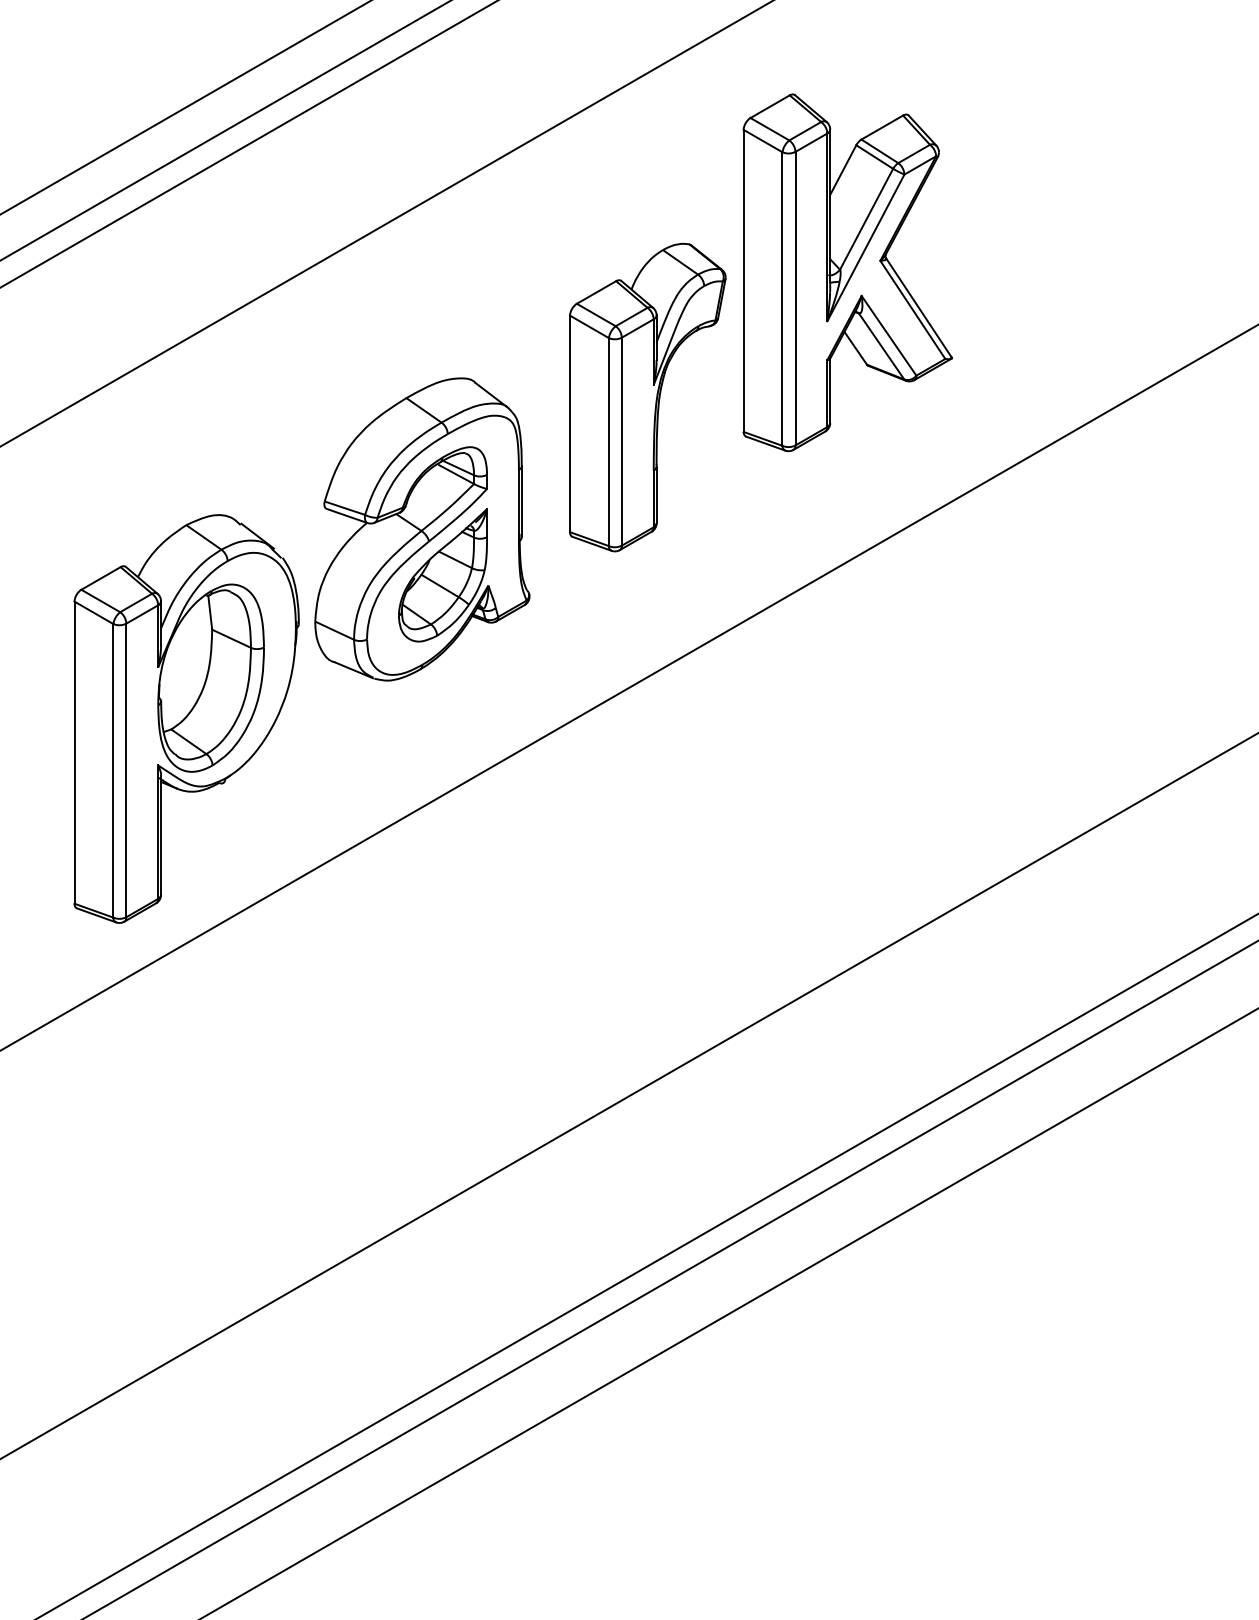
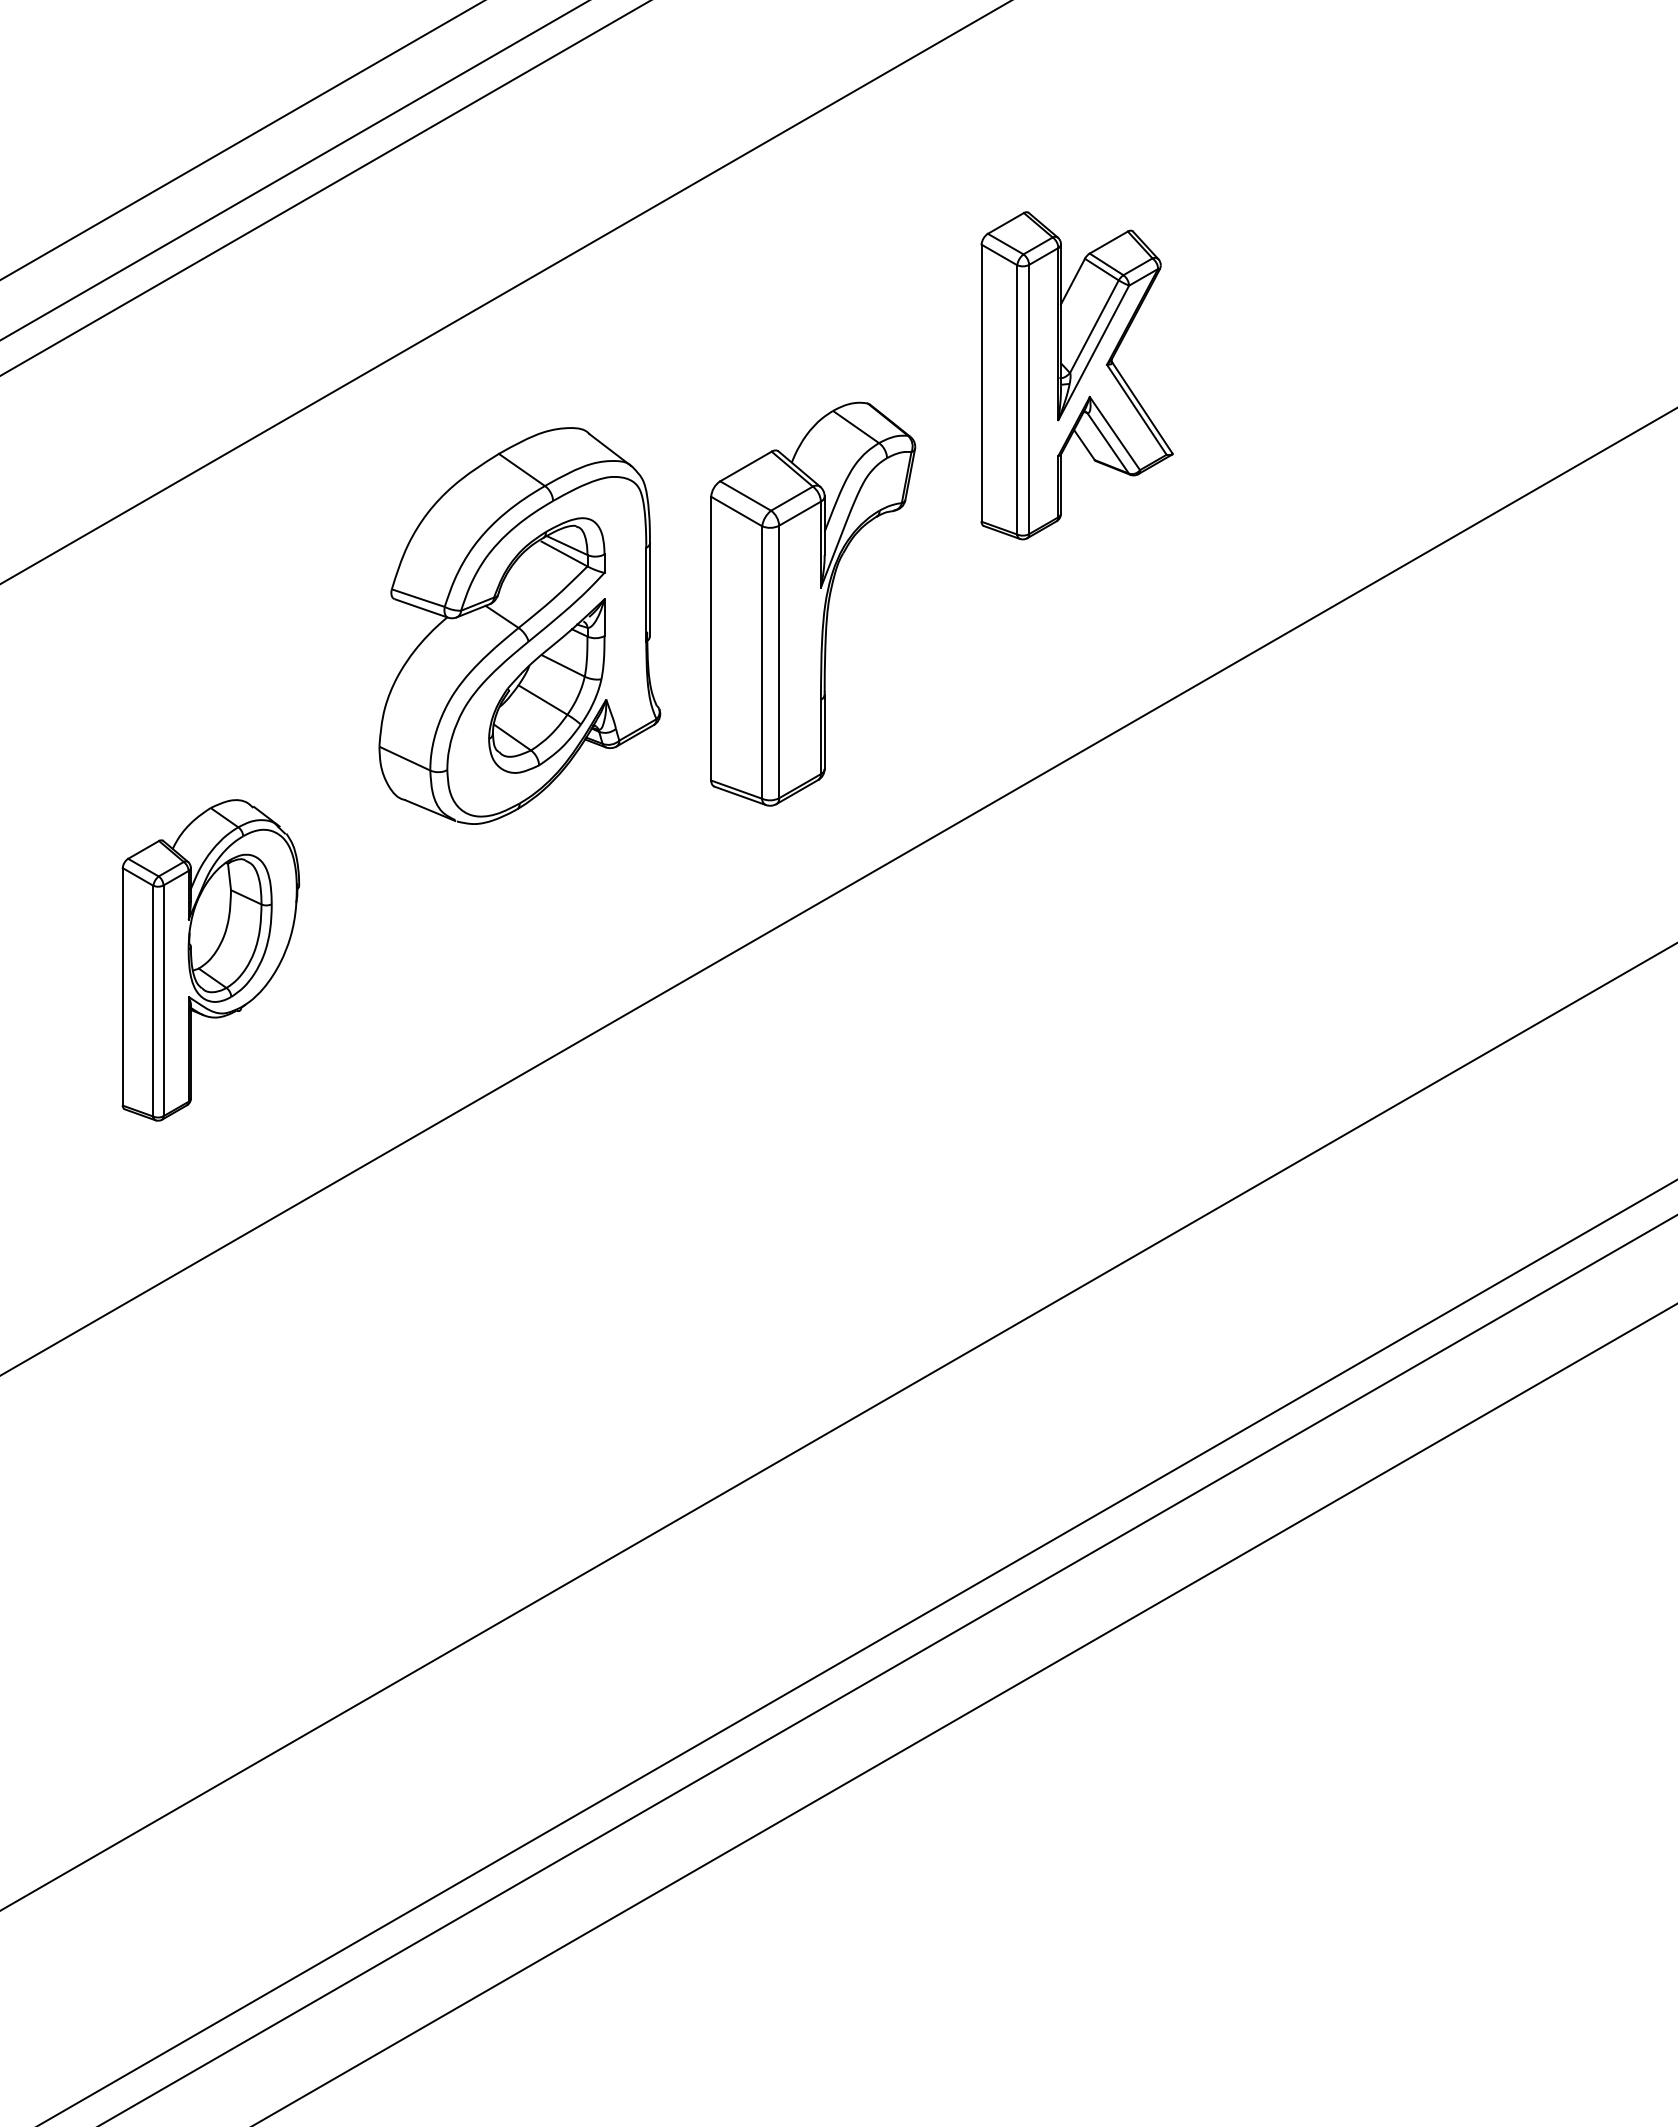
part: (847, 272) -> (1076, 375), size x0.7
part: (648, 397) -> (813, 603), moved
part: (422, 529) -> (519, 625), moved
part: (186, 719) -> (210, 960), size x0.6

